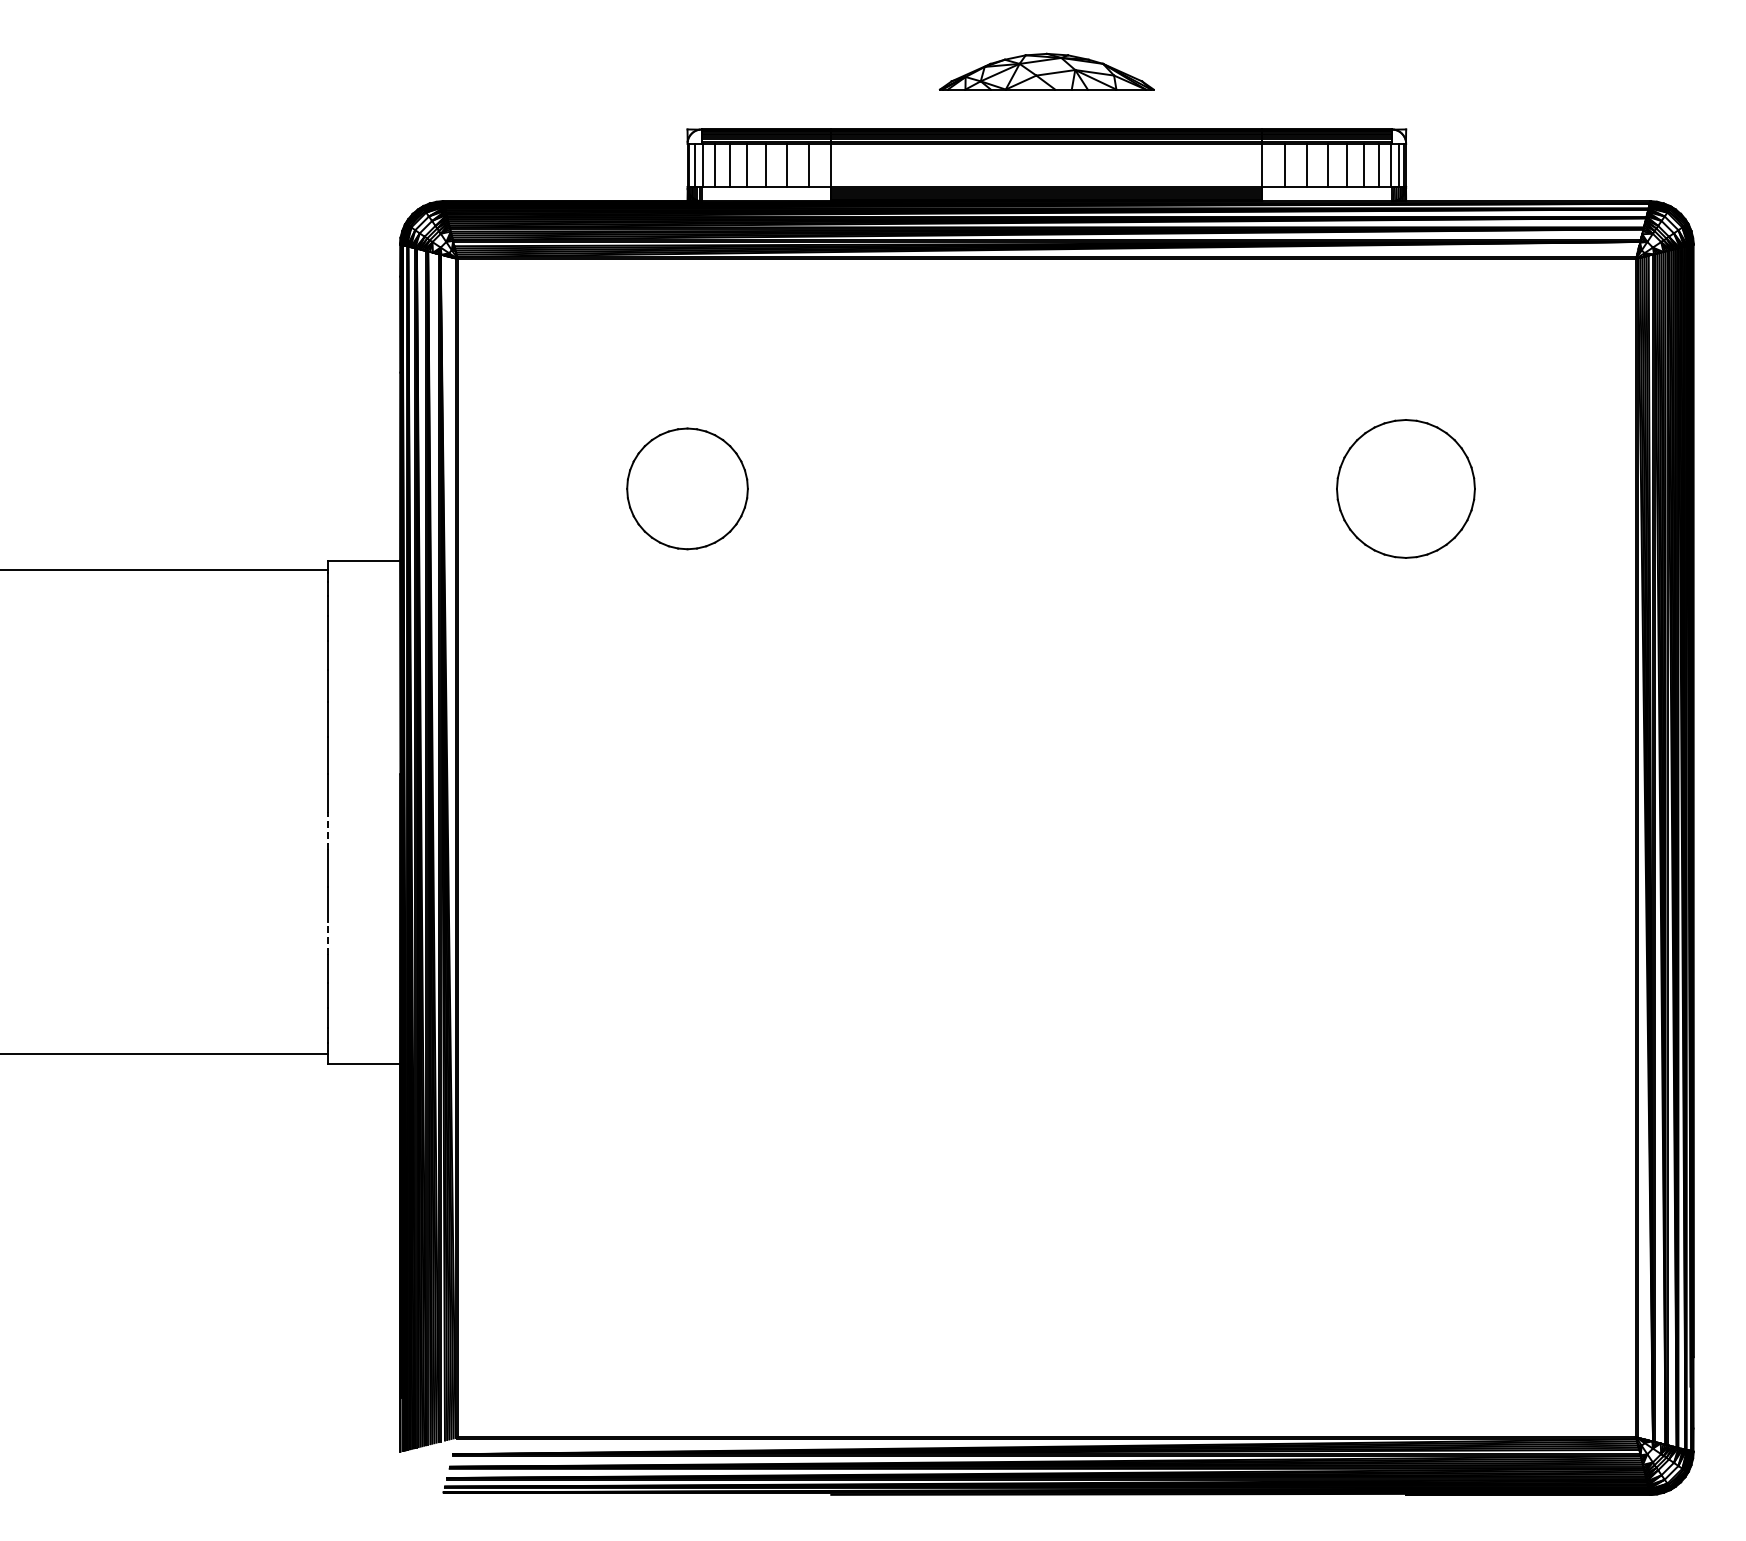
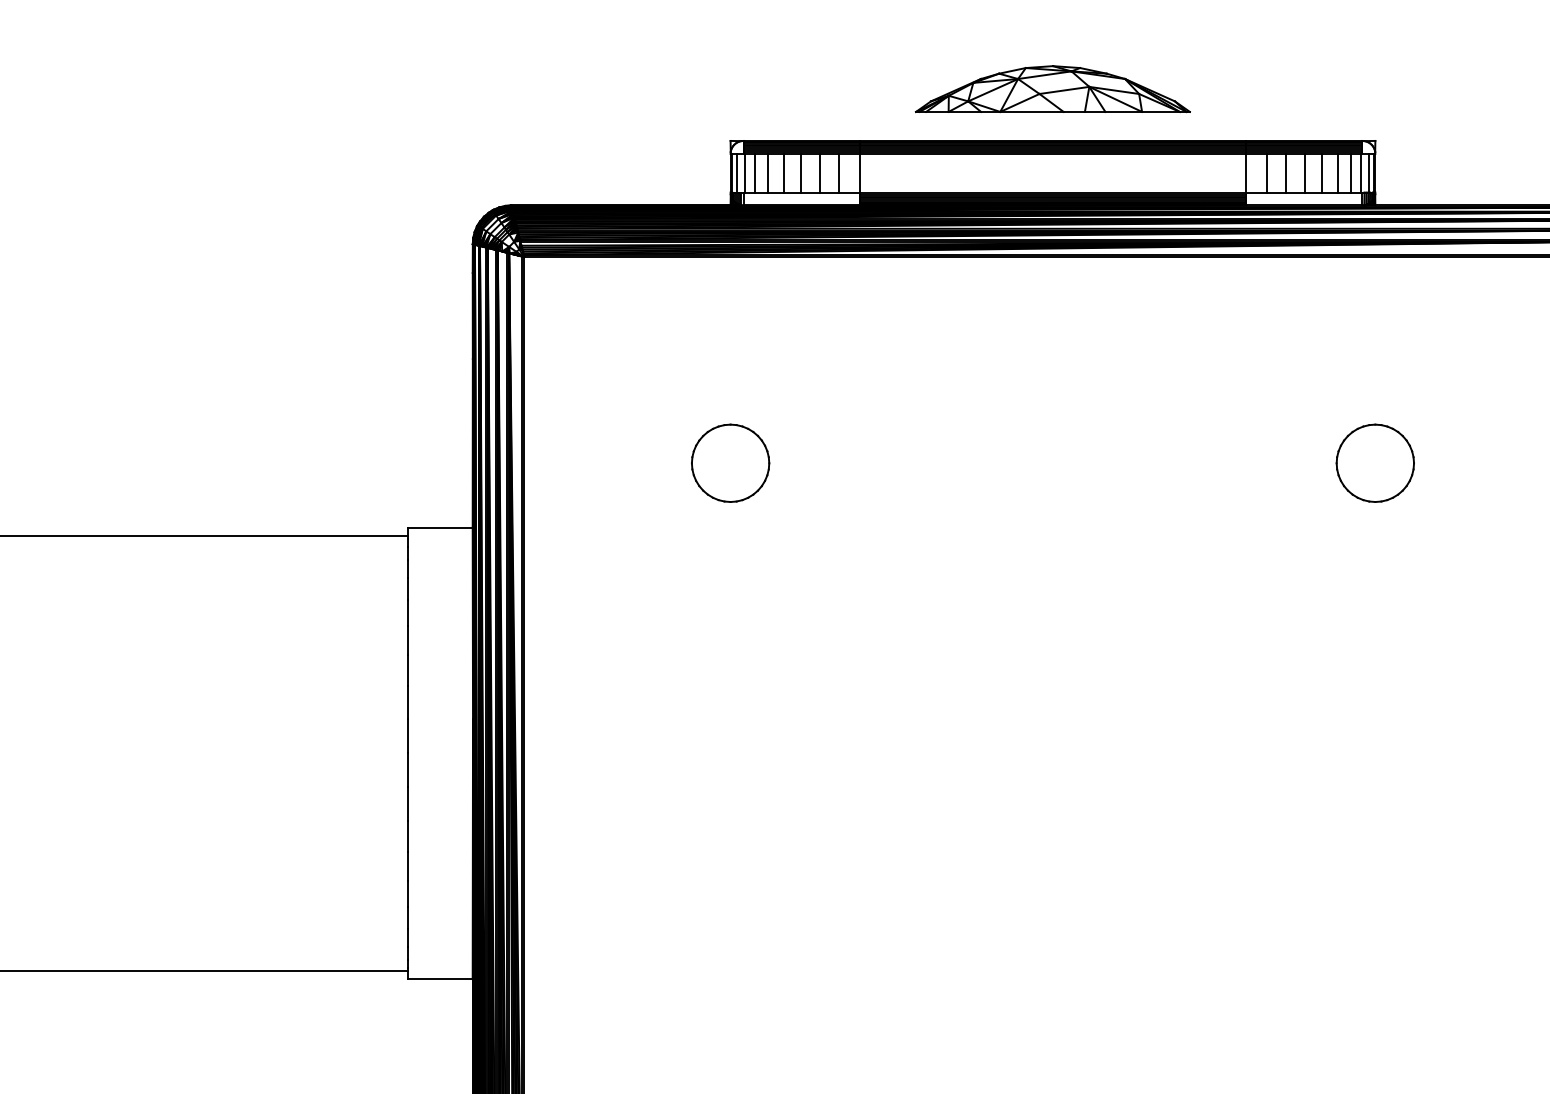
part: (1046, 71) -> (1052, 88), size x1.43
part: (687, 488) -> (730, 463), size x0.71
part: (1406, 488) -> (1375, 463), size x0.62
line: (328, 831) -> (408, 770), dashed -> solid
line: (328, 937) -> (408, 865), dashed -> solid

